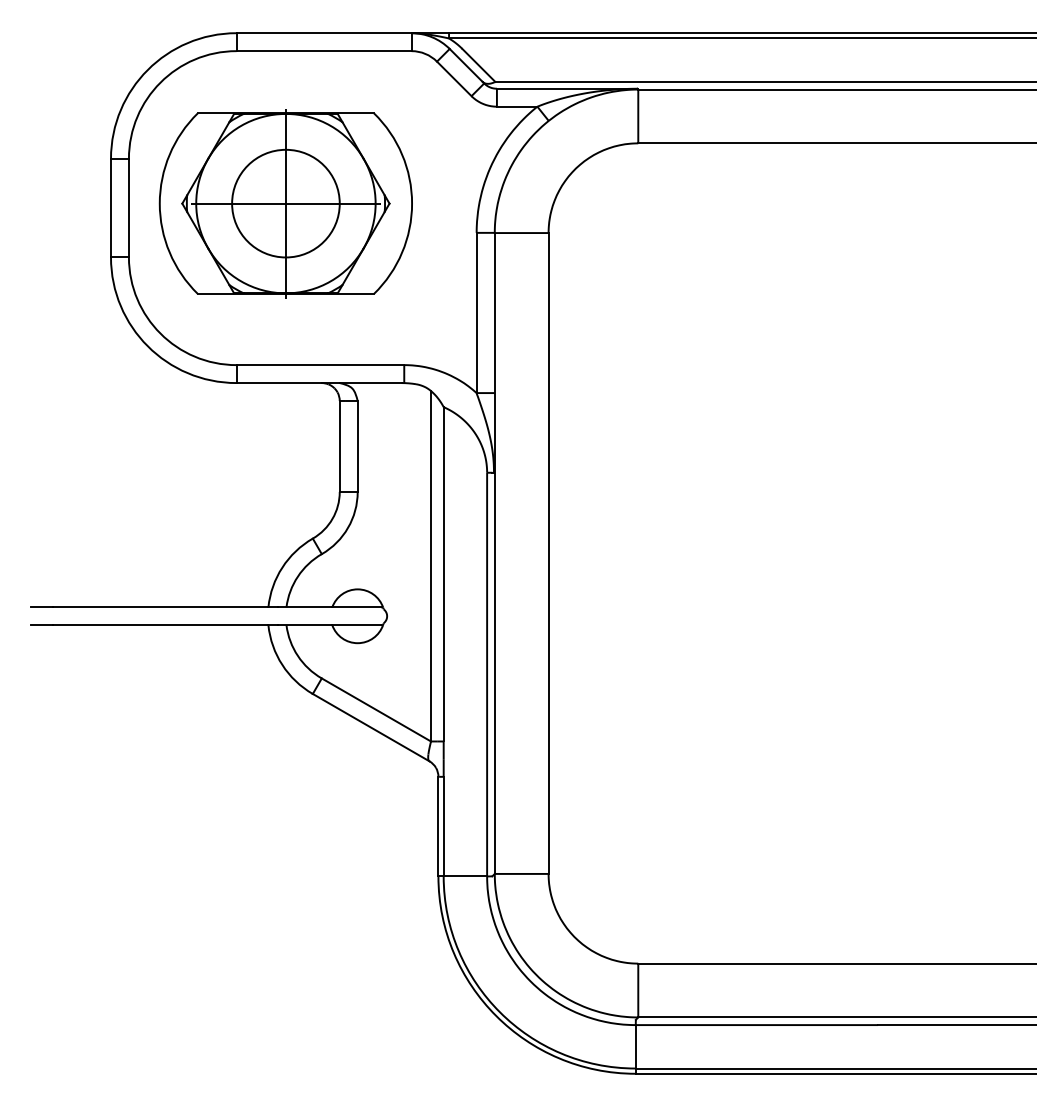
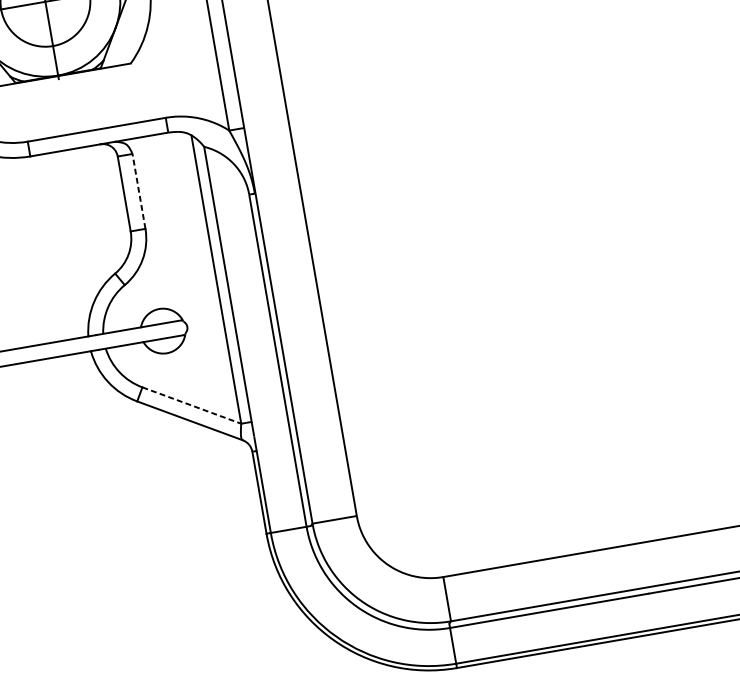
line: (357, 445) -> (138, 190), solid -> dashed
line: (376, 710) -> (191, 405), solid -> dashed

